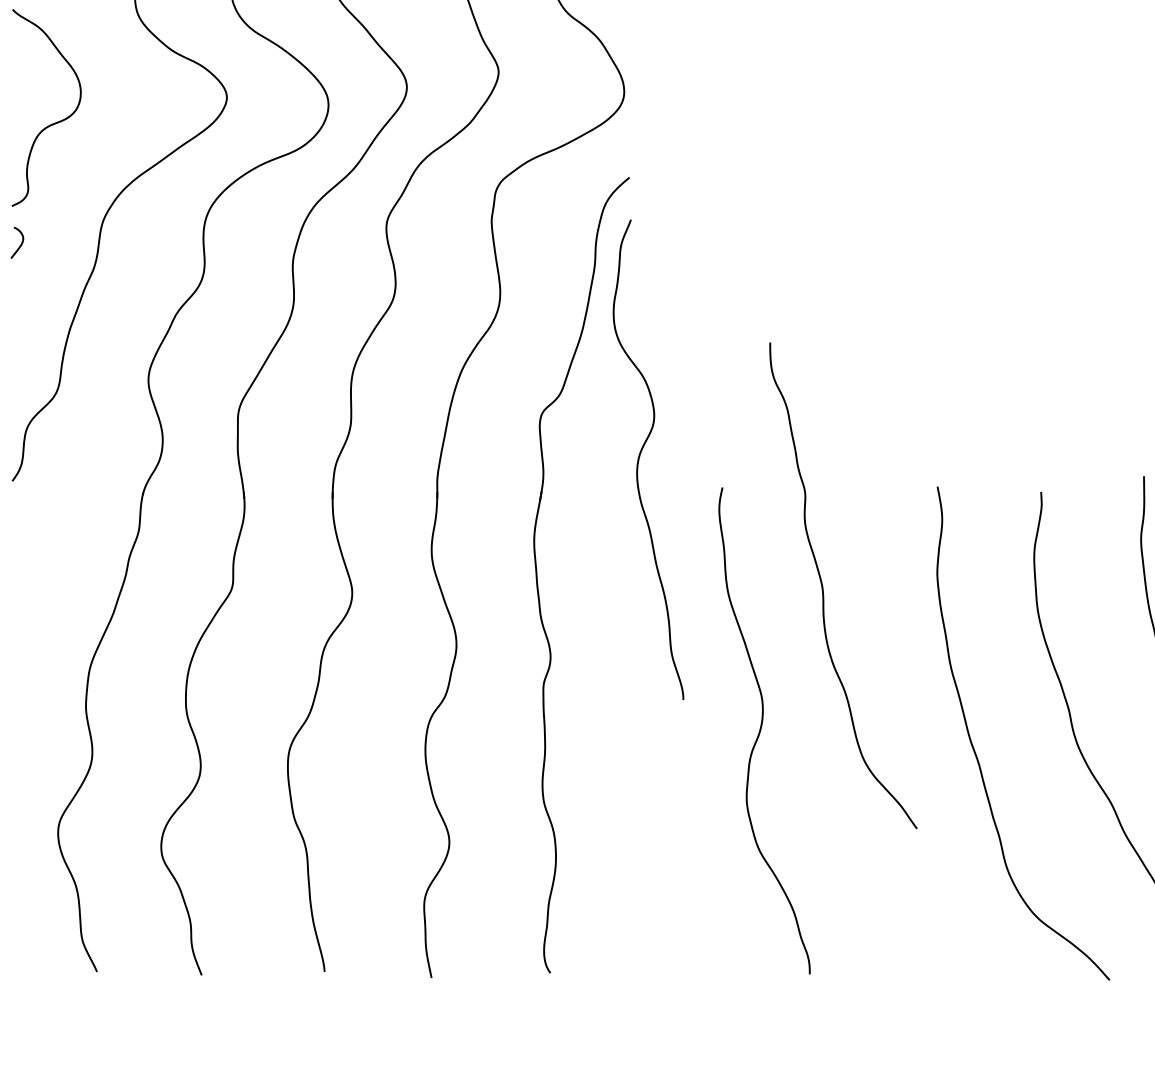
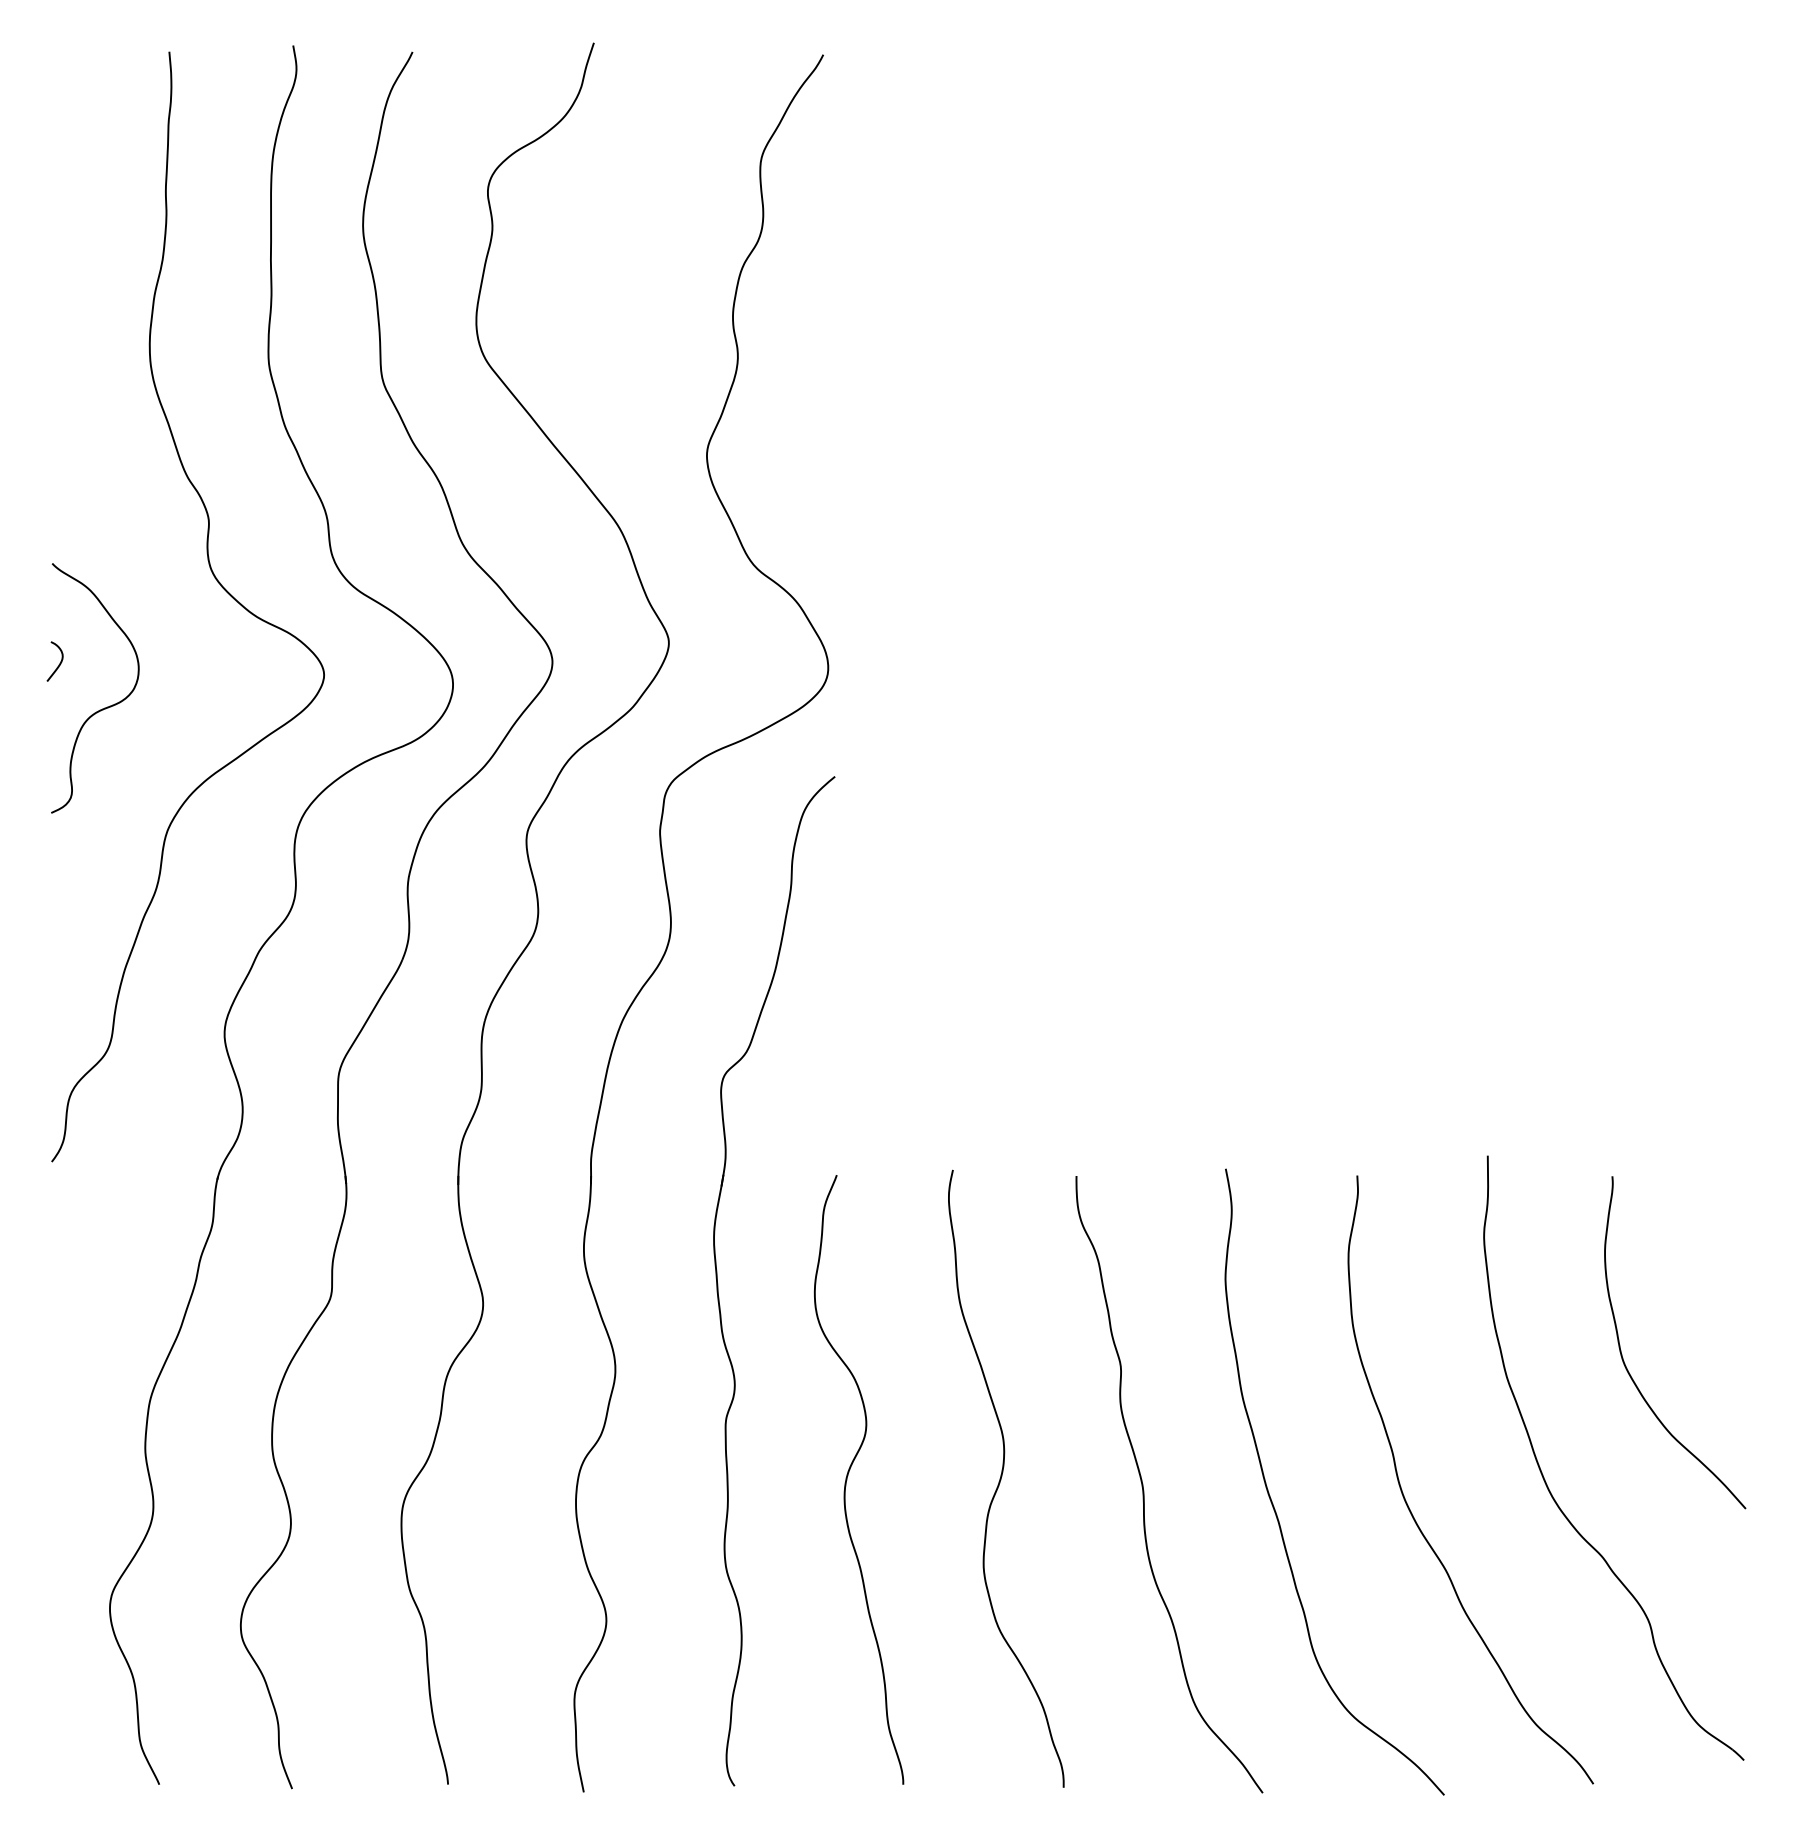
curve: (19, 245) -> (58, 664), moved
curve: (640, 456) -> (848, 1475), moved
curve: (823, 590) -> (1144, 1490), moved

